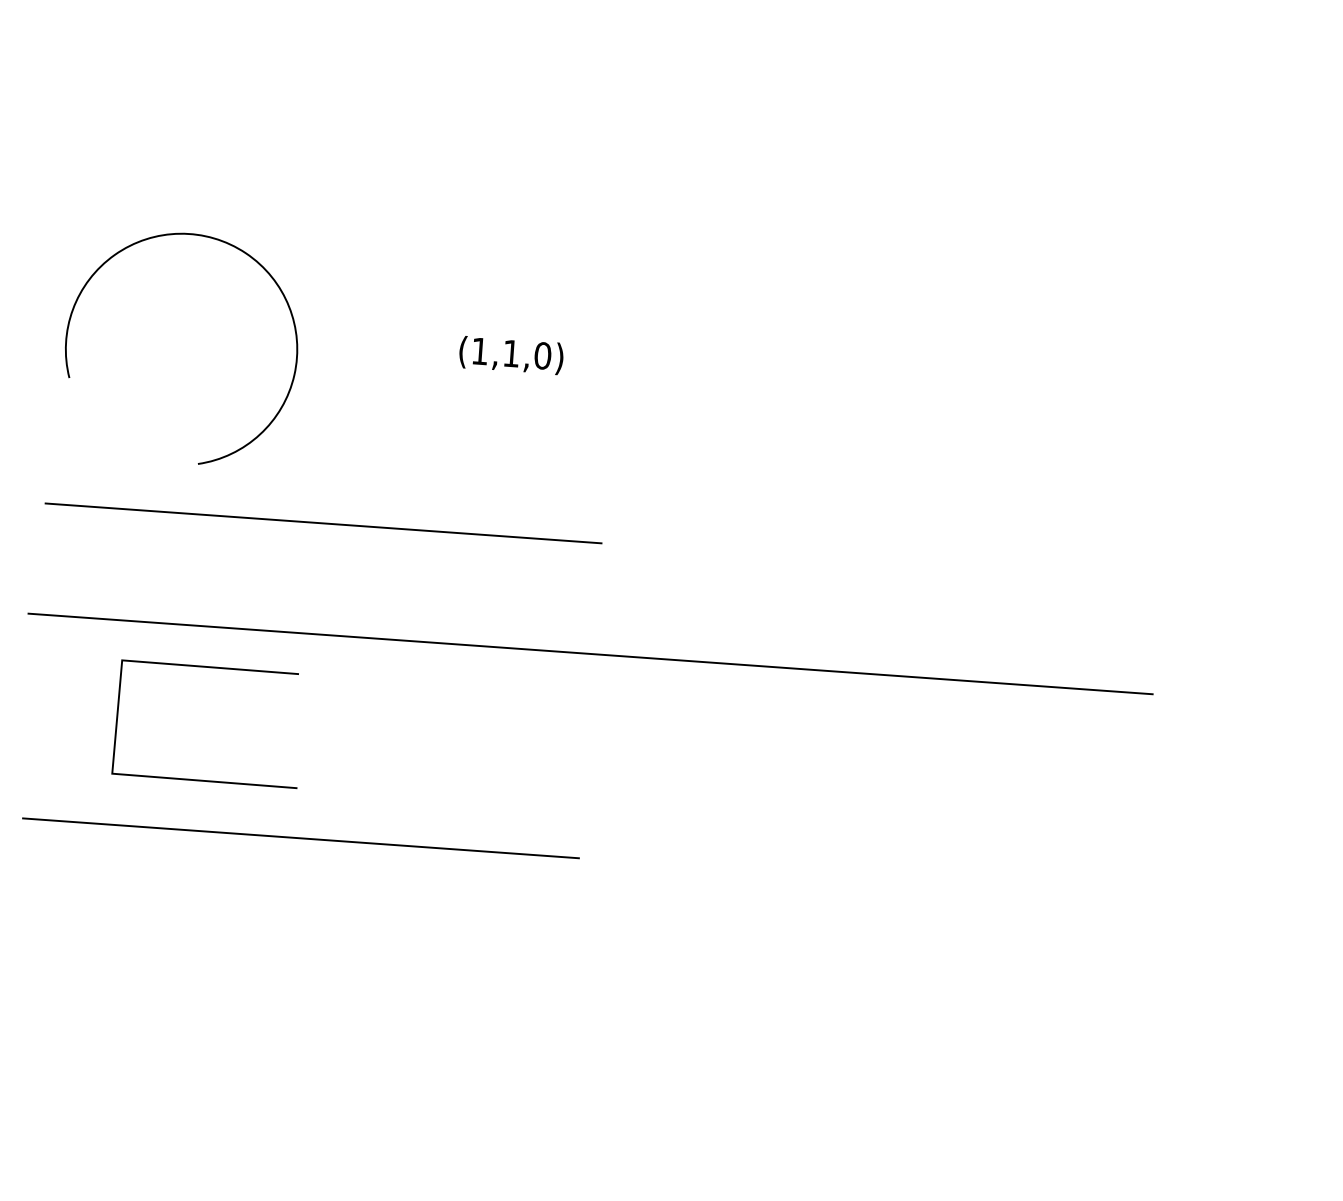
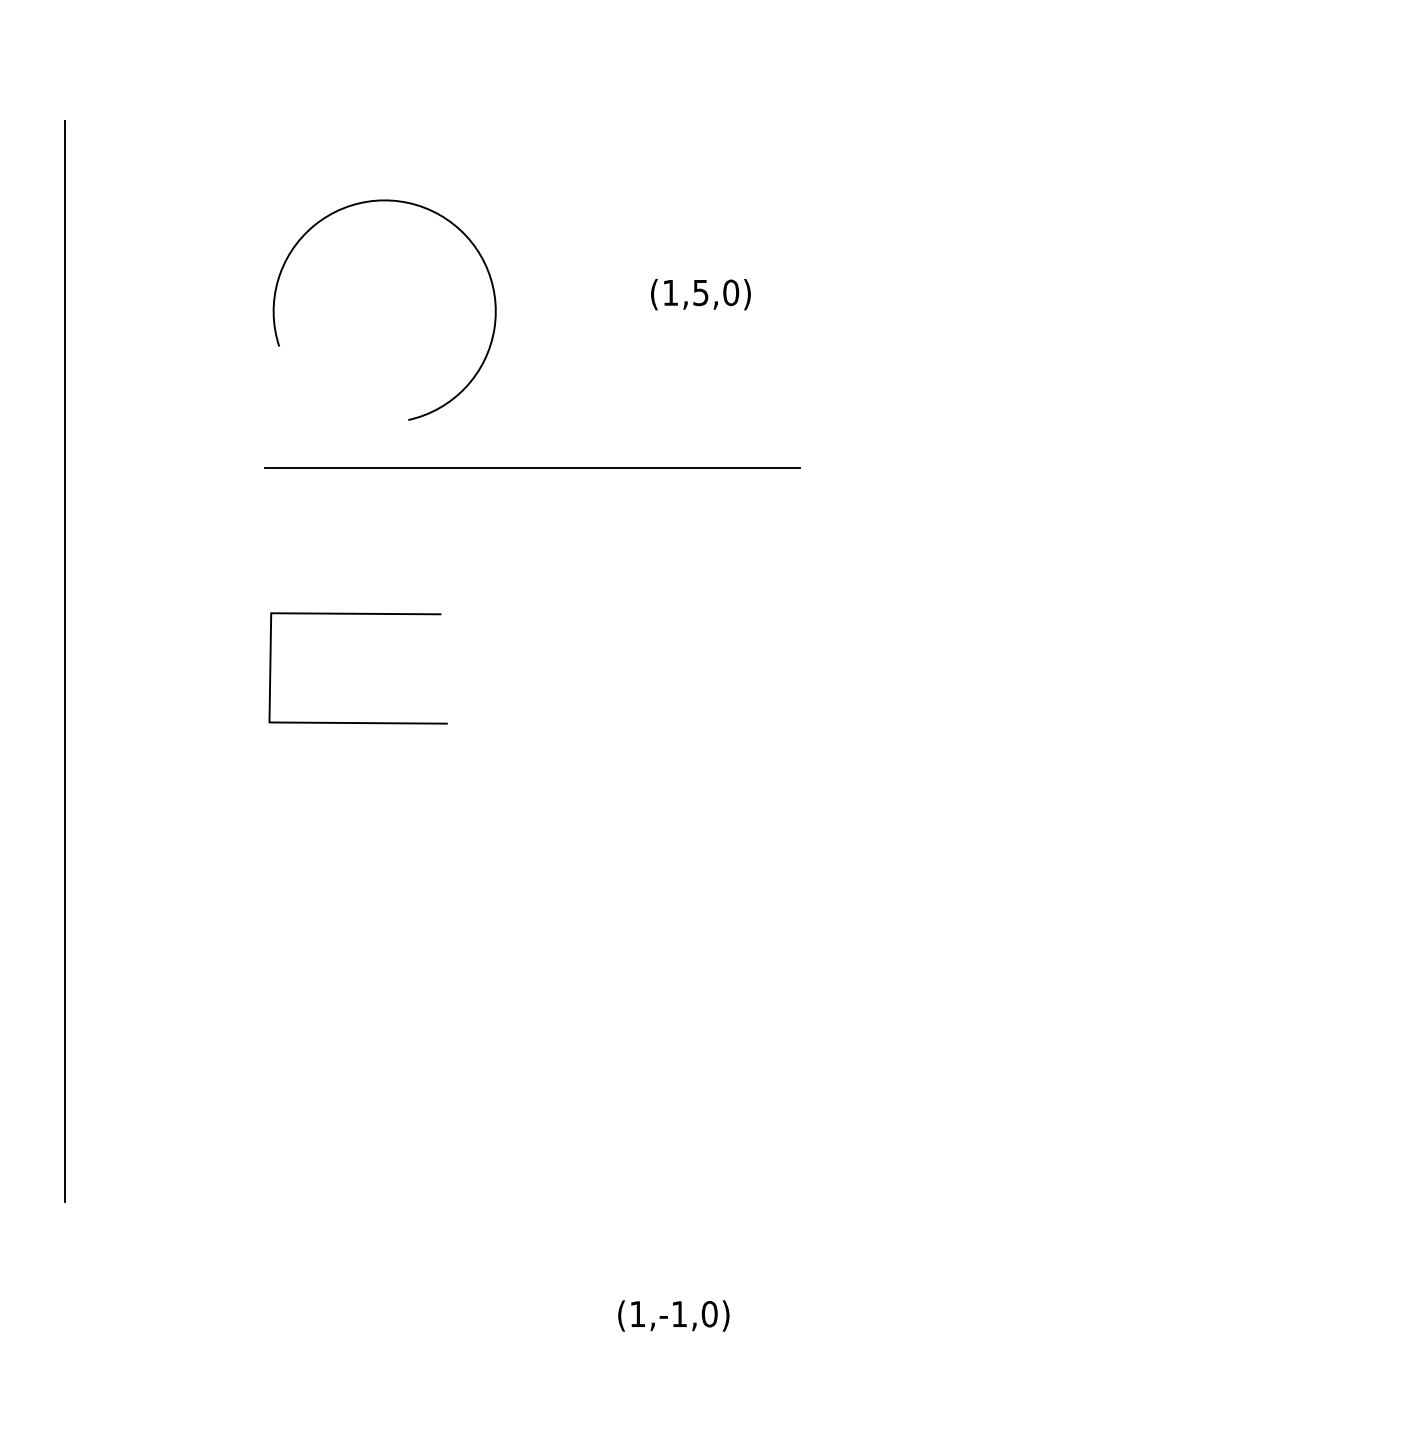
text: (511, 354) -> (700, 293), (1,1,0) -> (1,5,0)
line: (590, 653) -> (797, 574), removed
line: (211, 668) -> (357, 614), moved
line: (300, 838) -> (532, 771), removed

